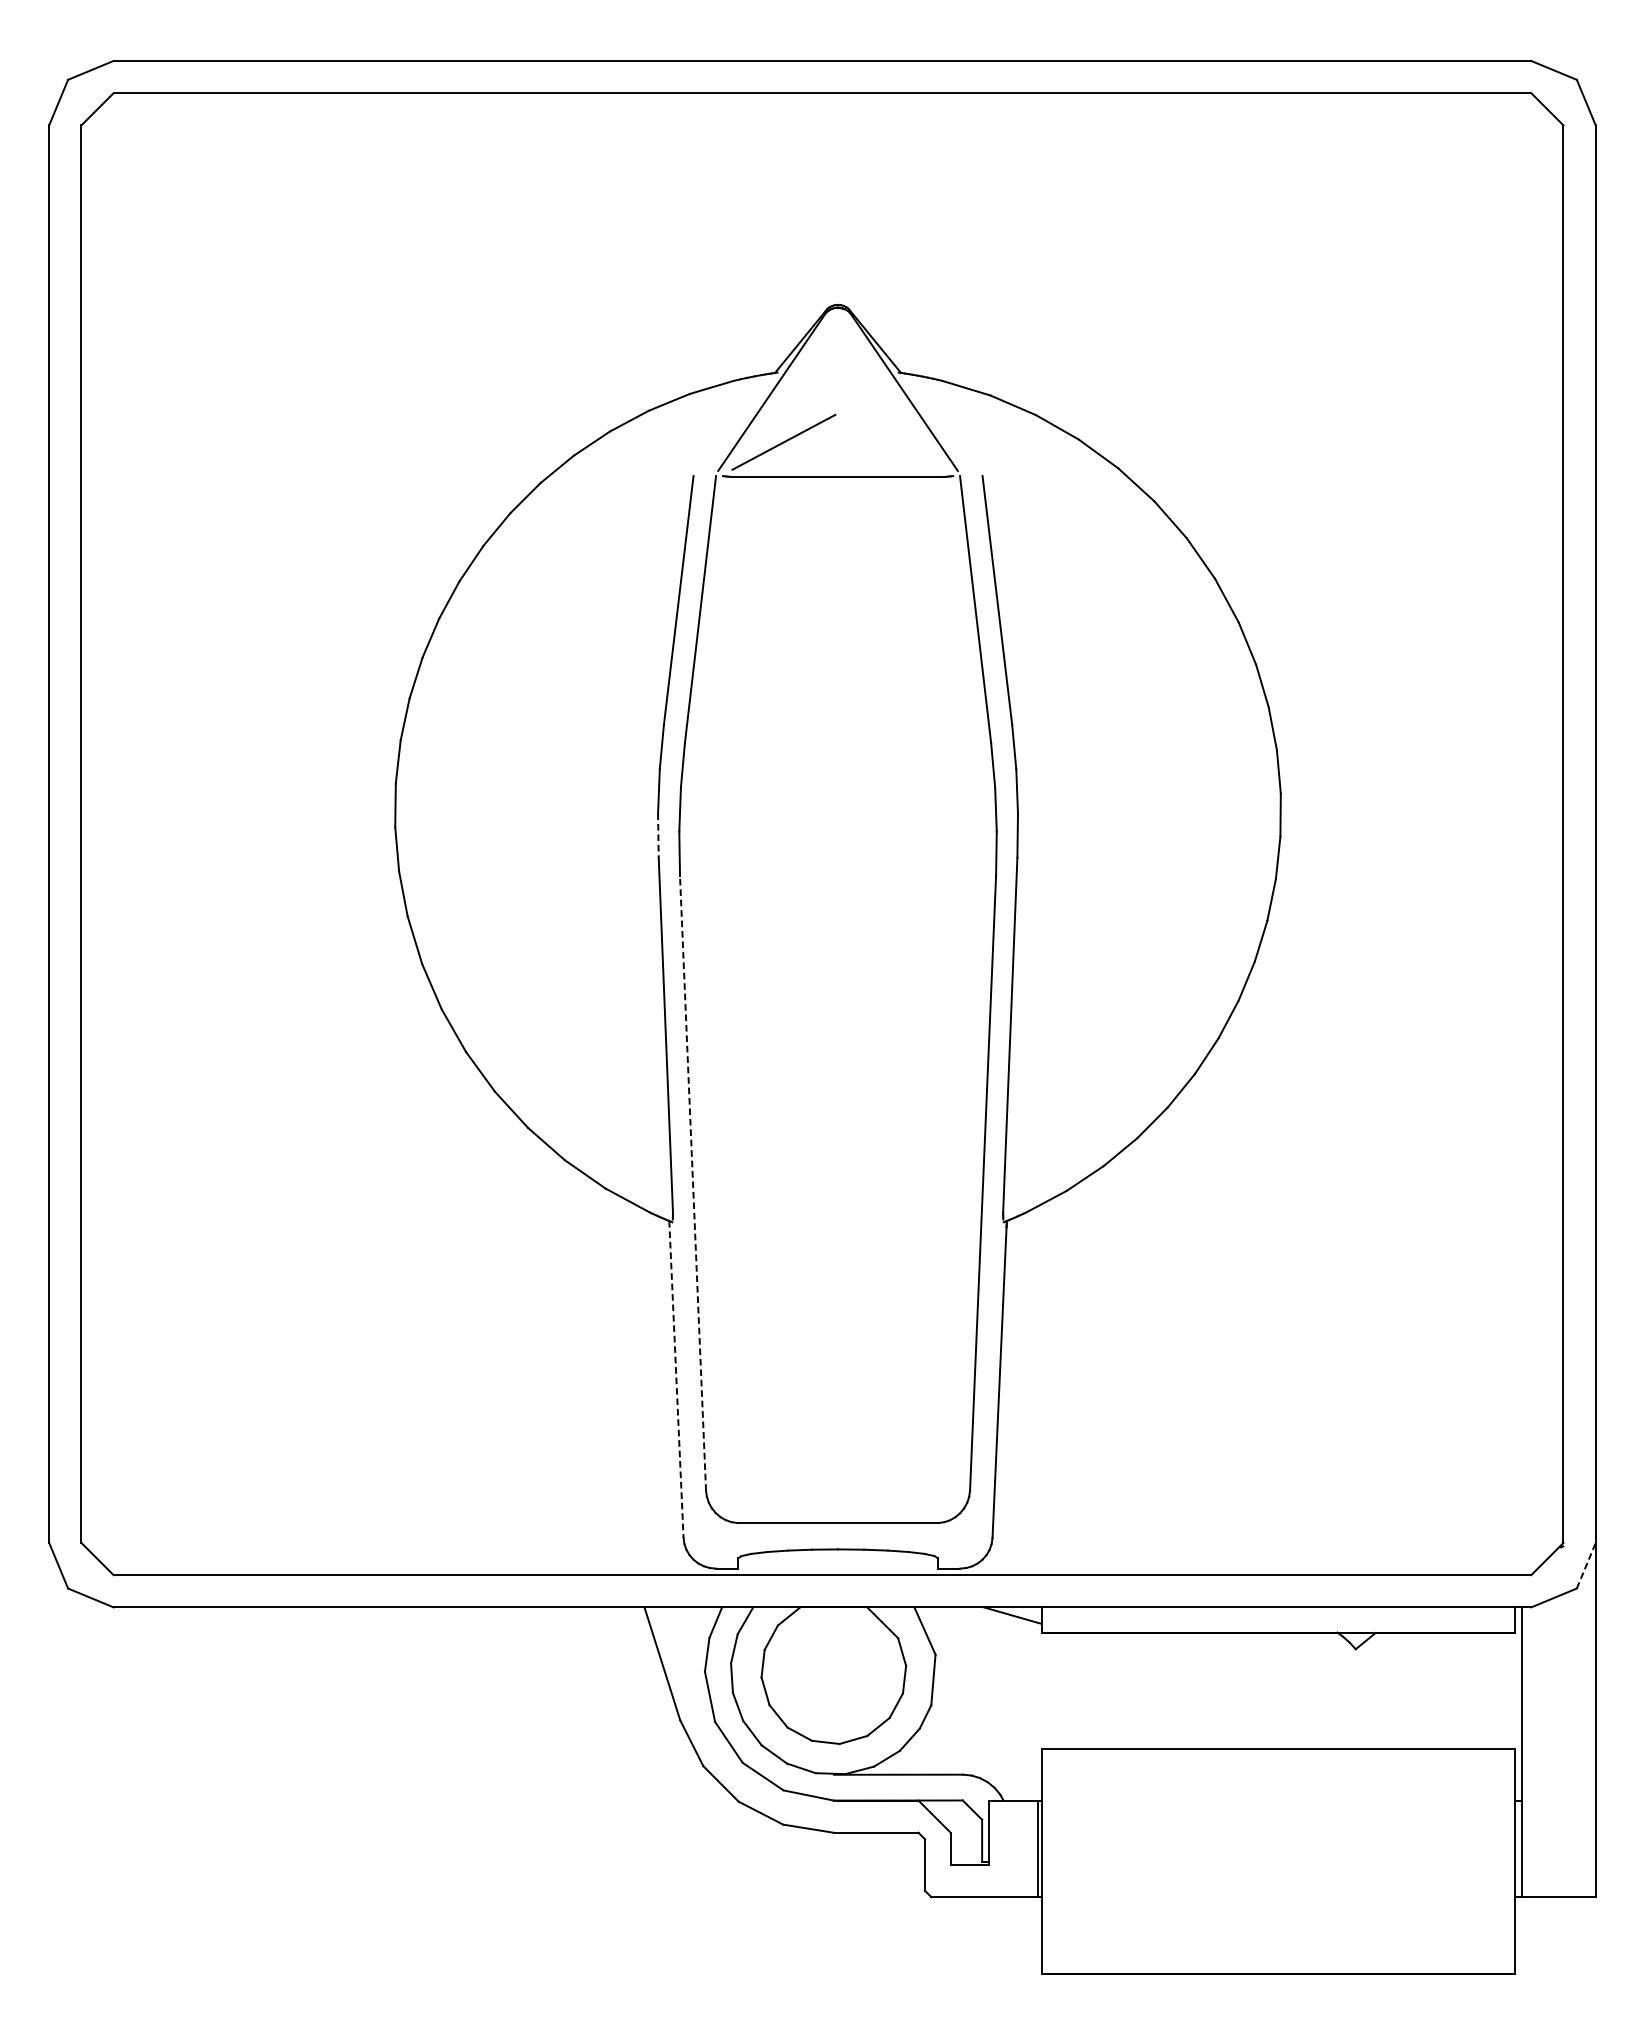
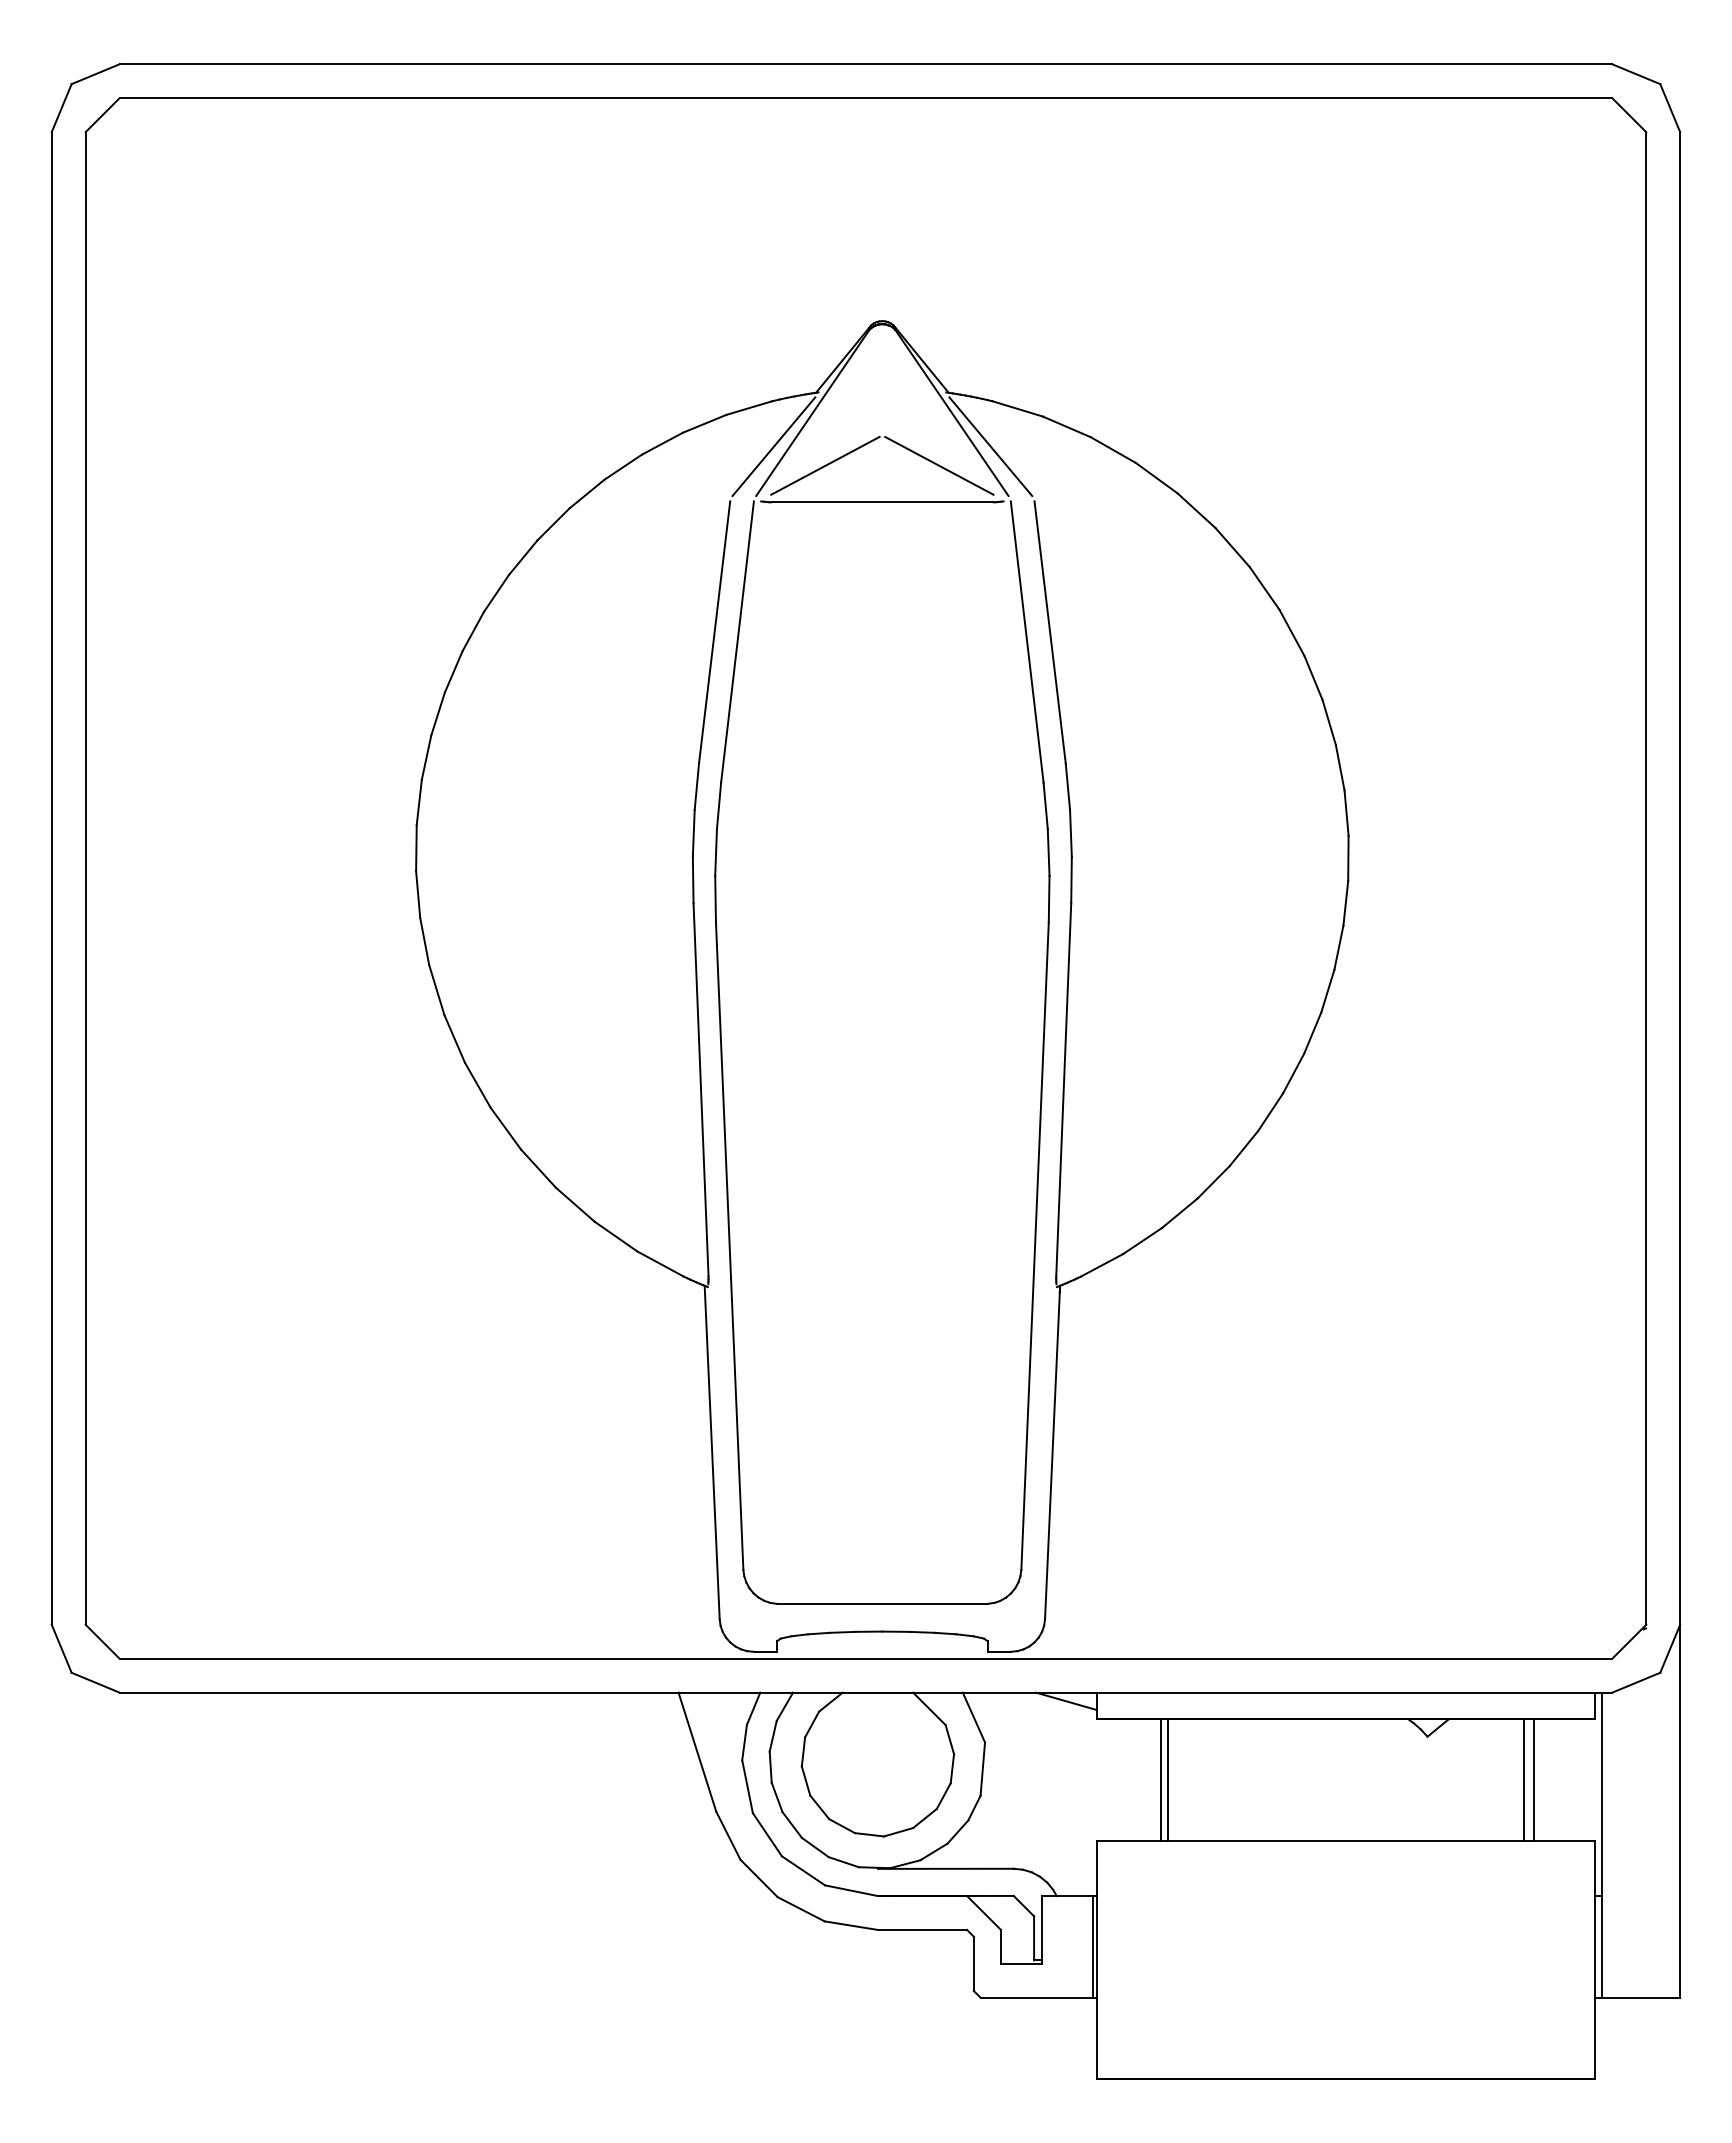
line: (734, 423) -> (773, 446), added
line: (940, 423) -> (990, 446), added
line: (892, 441) -> (939, 465), added
line: (658, 836) -> (693, 880), dashed -> solid
line: (692, 1183) -> (729, 1246), dashed -> solid
line: (676, 1380) -> (712, 1453), dashed -> solid
line: (1586, 1565) -> (1670, 1648), dashed -> solid
line: (1103, 1690) -> (1161, 1780), added
line: (1108, 1690) -> (1167, 1780), added
line: (1447, 1690) -> (1524, 1780), added
line: (1457, 1690) -> (1534, 1780), added

